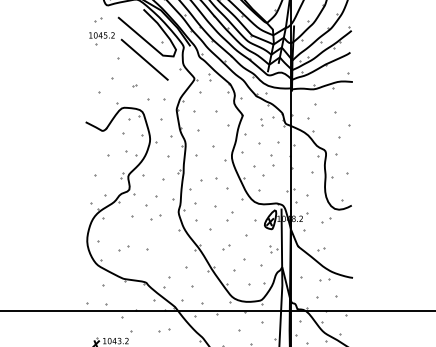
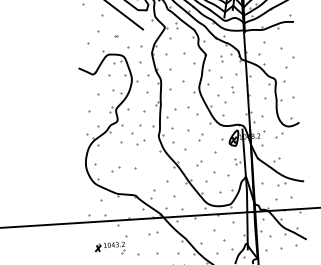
part: (272, 160) -> (232, 89), size x0.62

